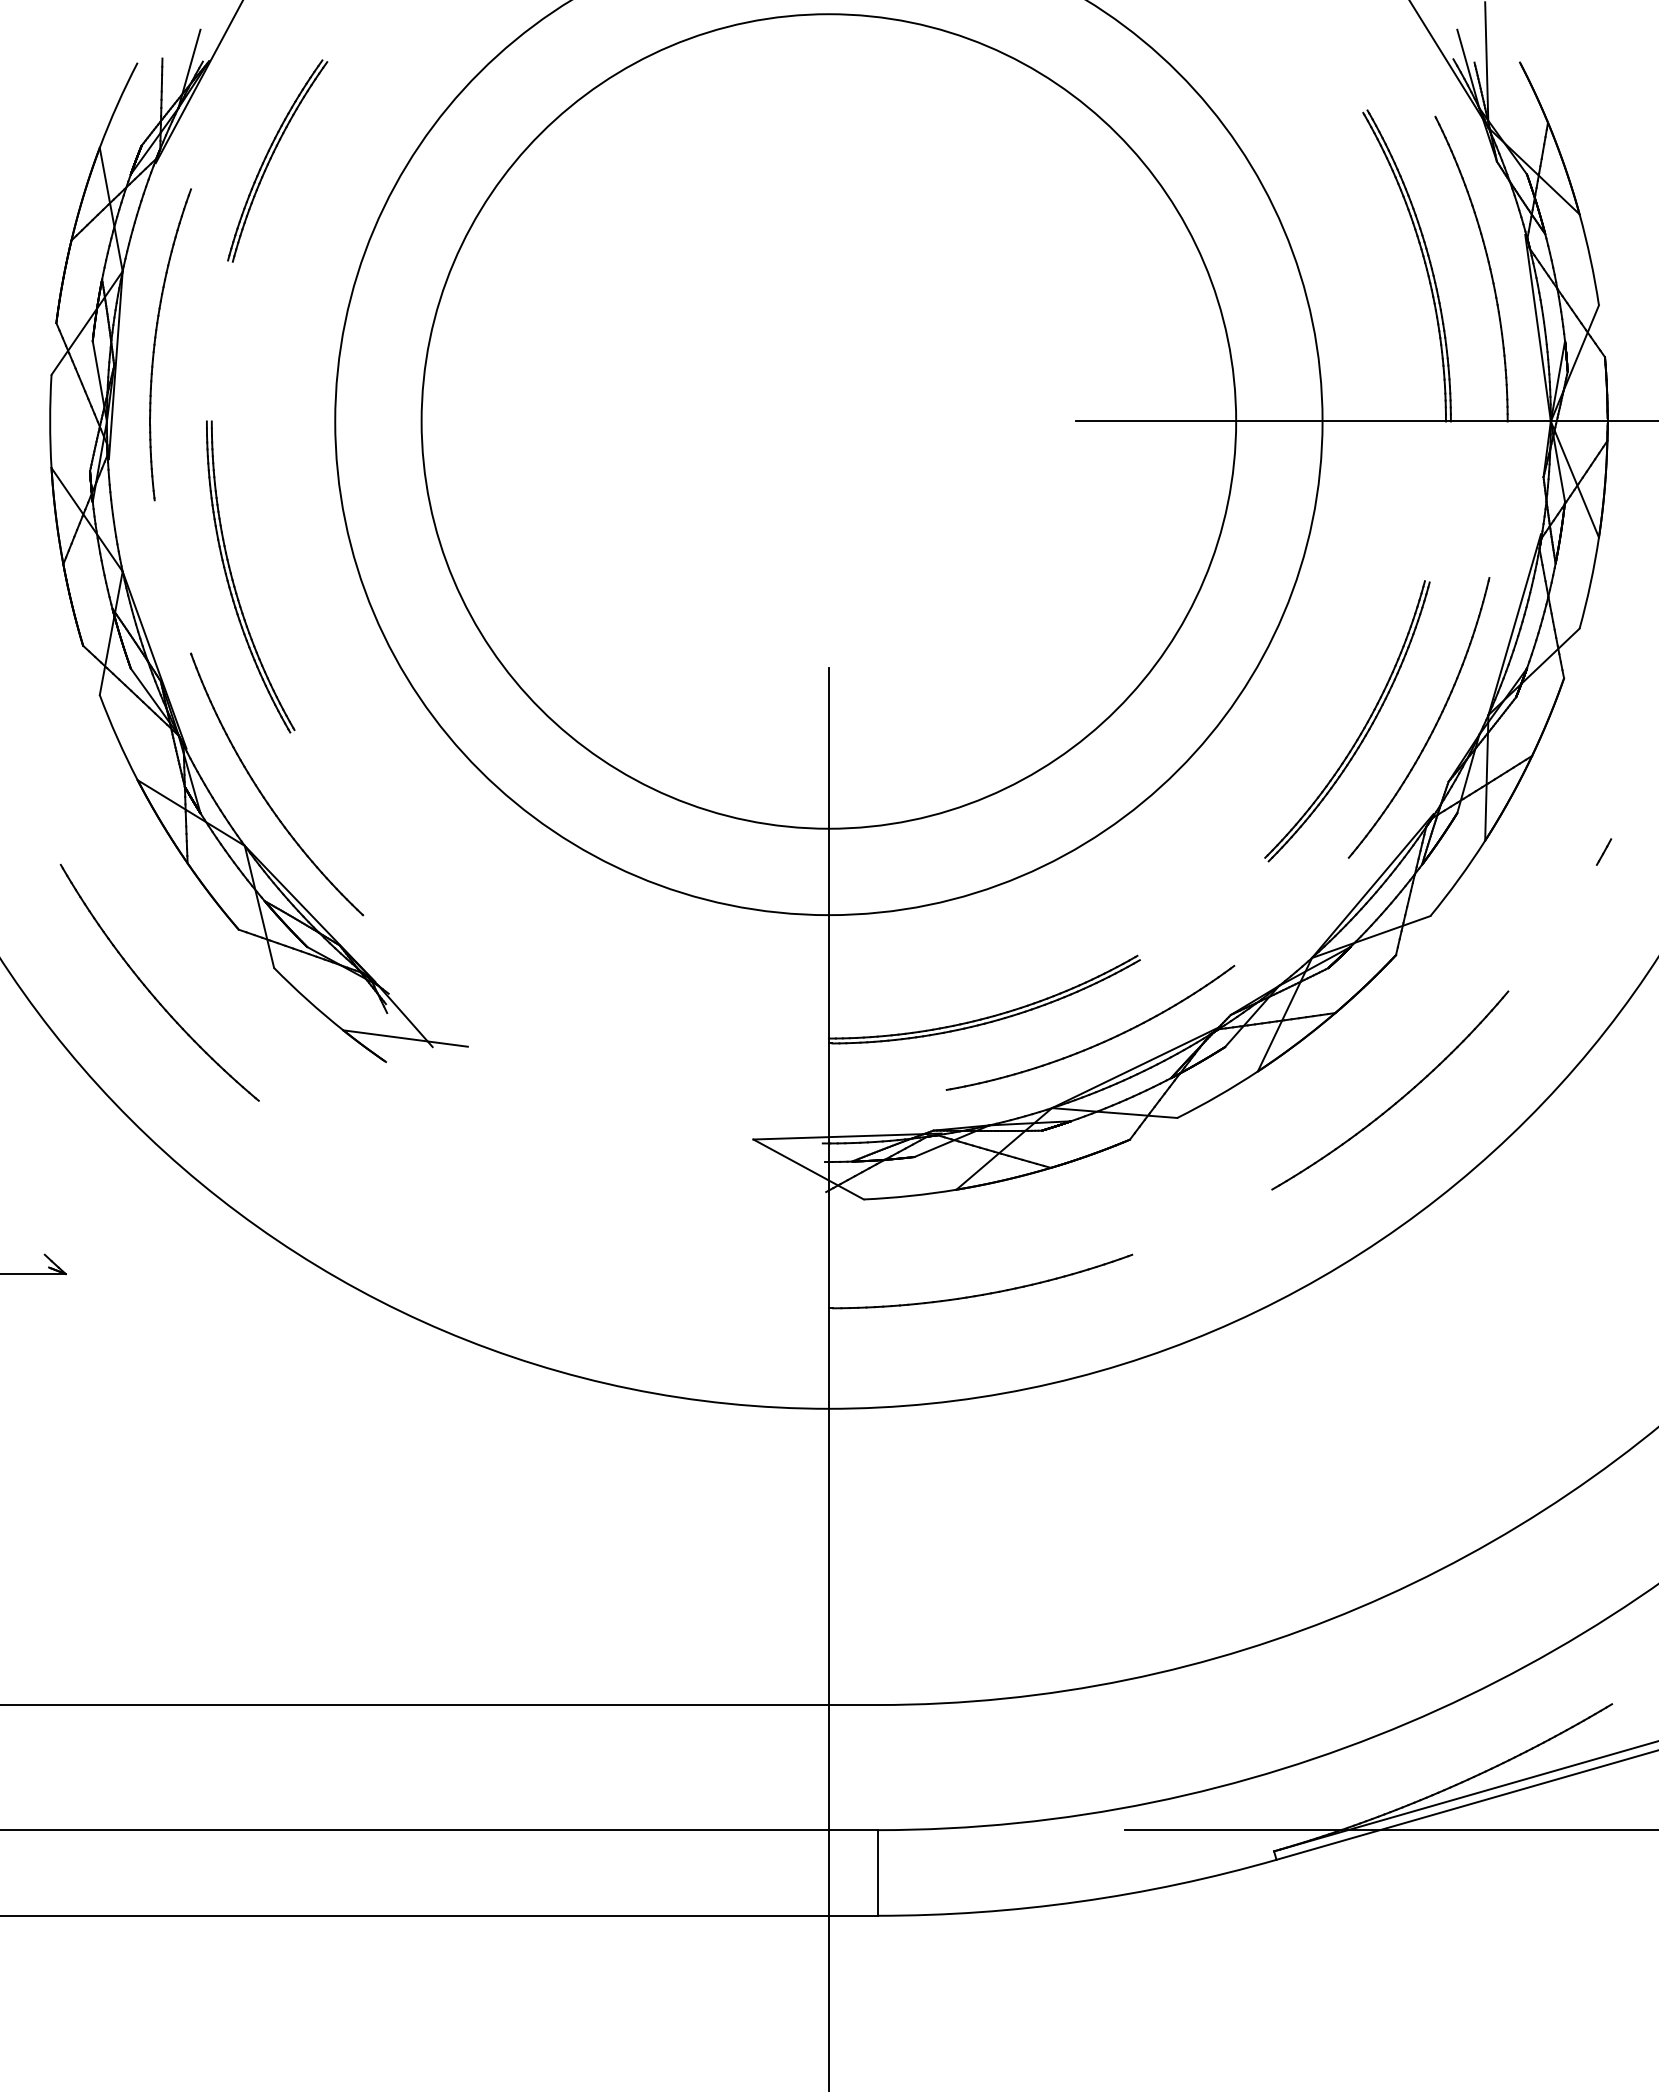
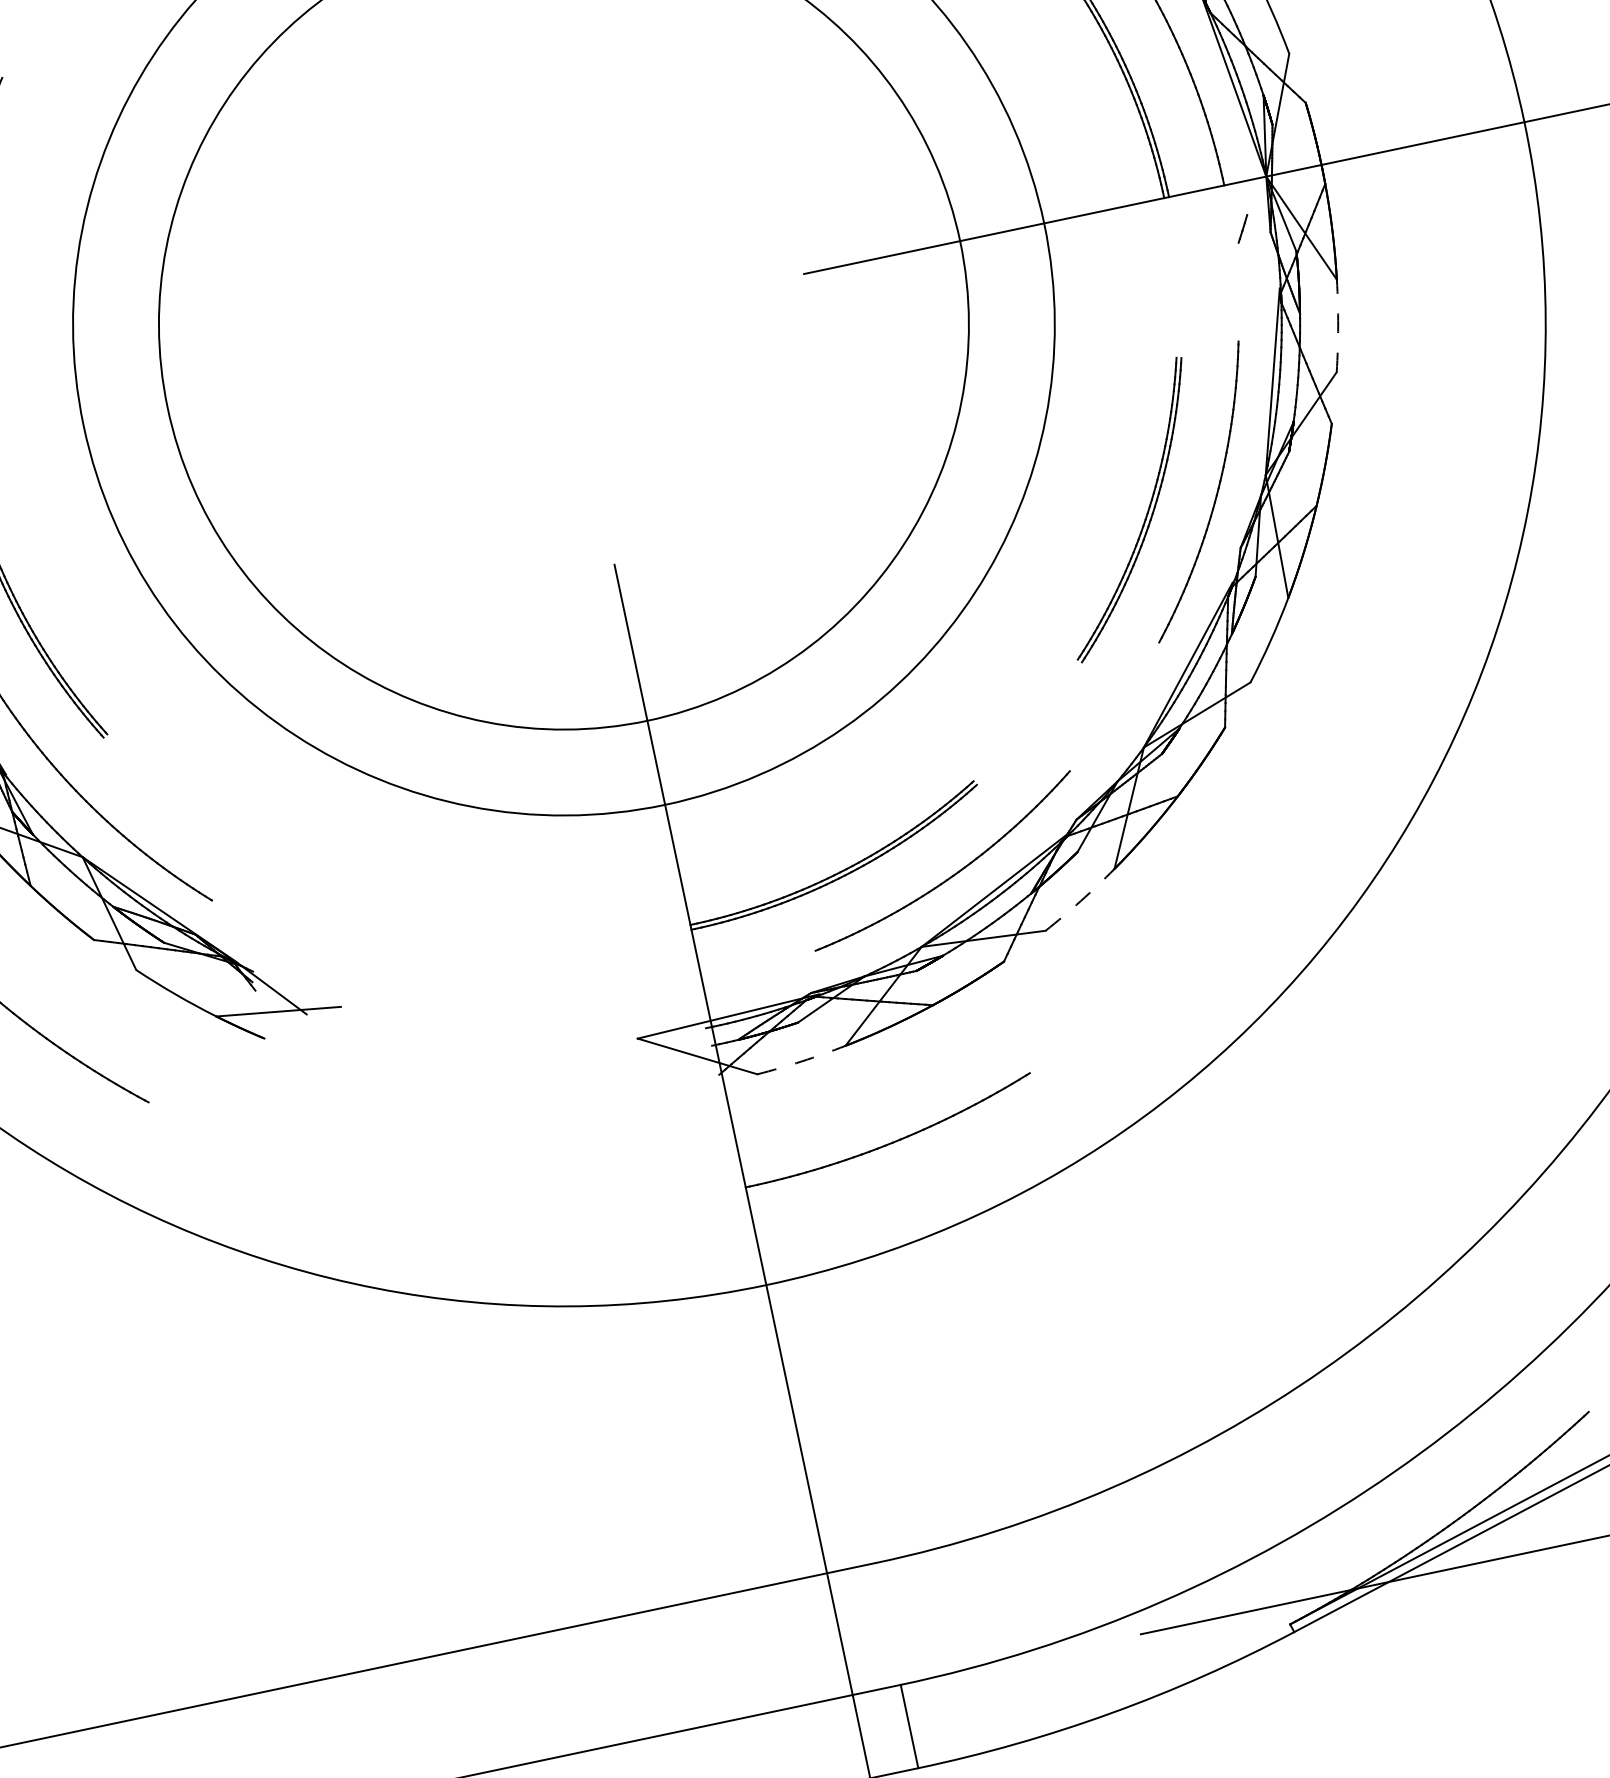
arc: (1590, 583) -> (1338, 326), solid -> dashed
line: (1603, 851) -> (1242, 228), moved
arc: (1218, 1095) -> (1081, 900), solid -> dashed
part: (1398, 1099) -> (1257, 867), removed
arc: (910, 1195) -> (802, 1060), solid -> dashed

